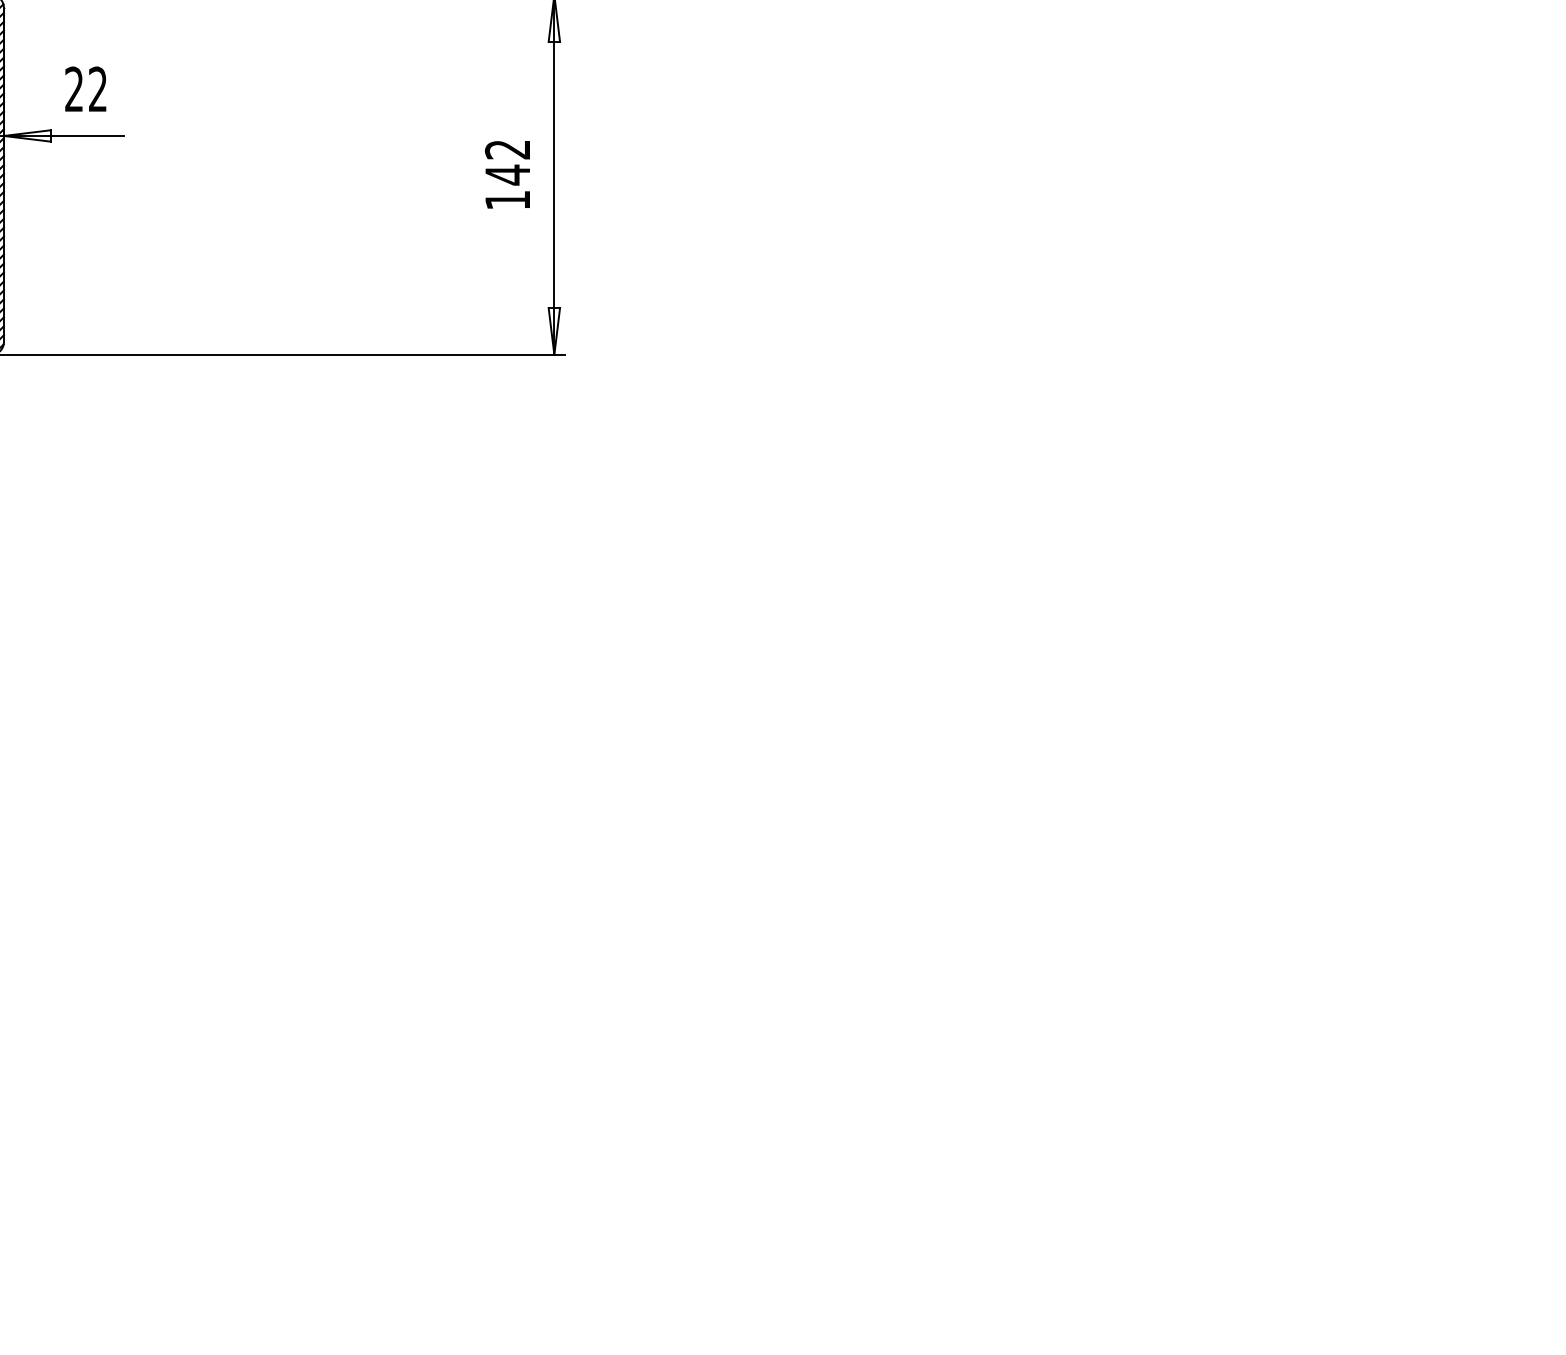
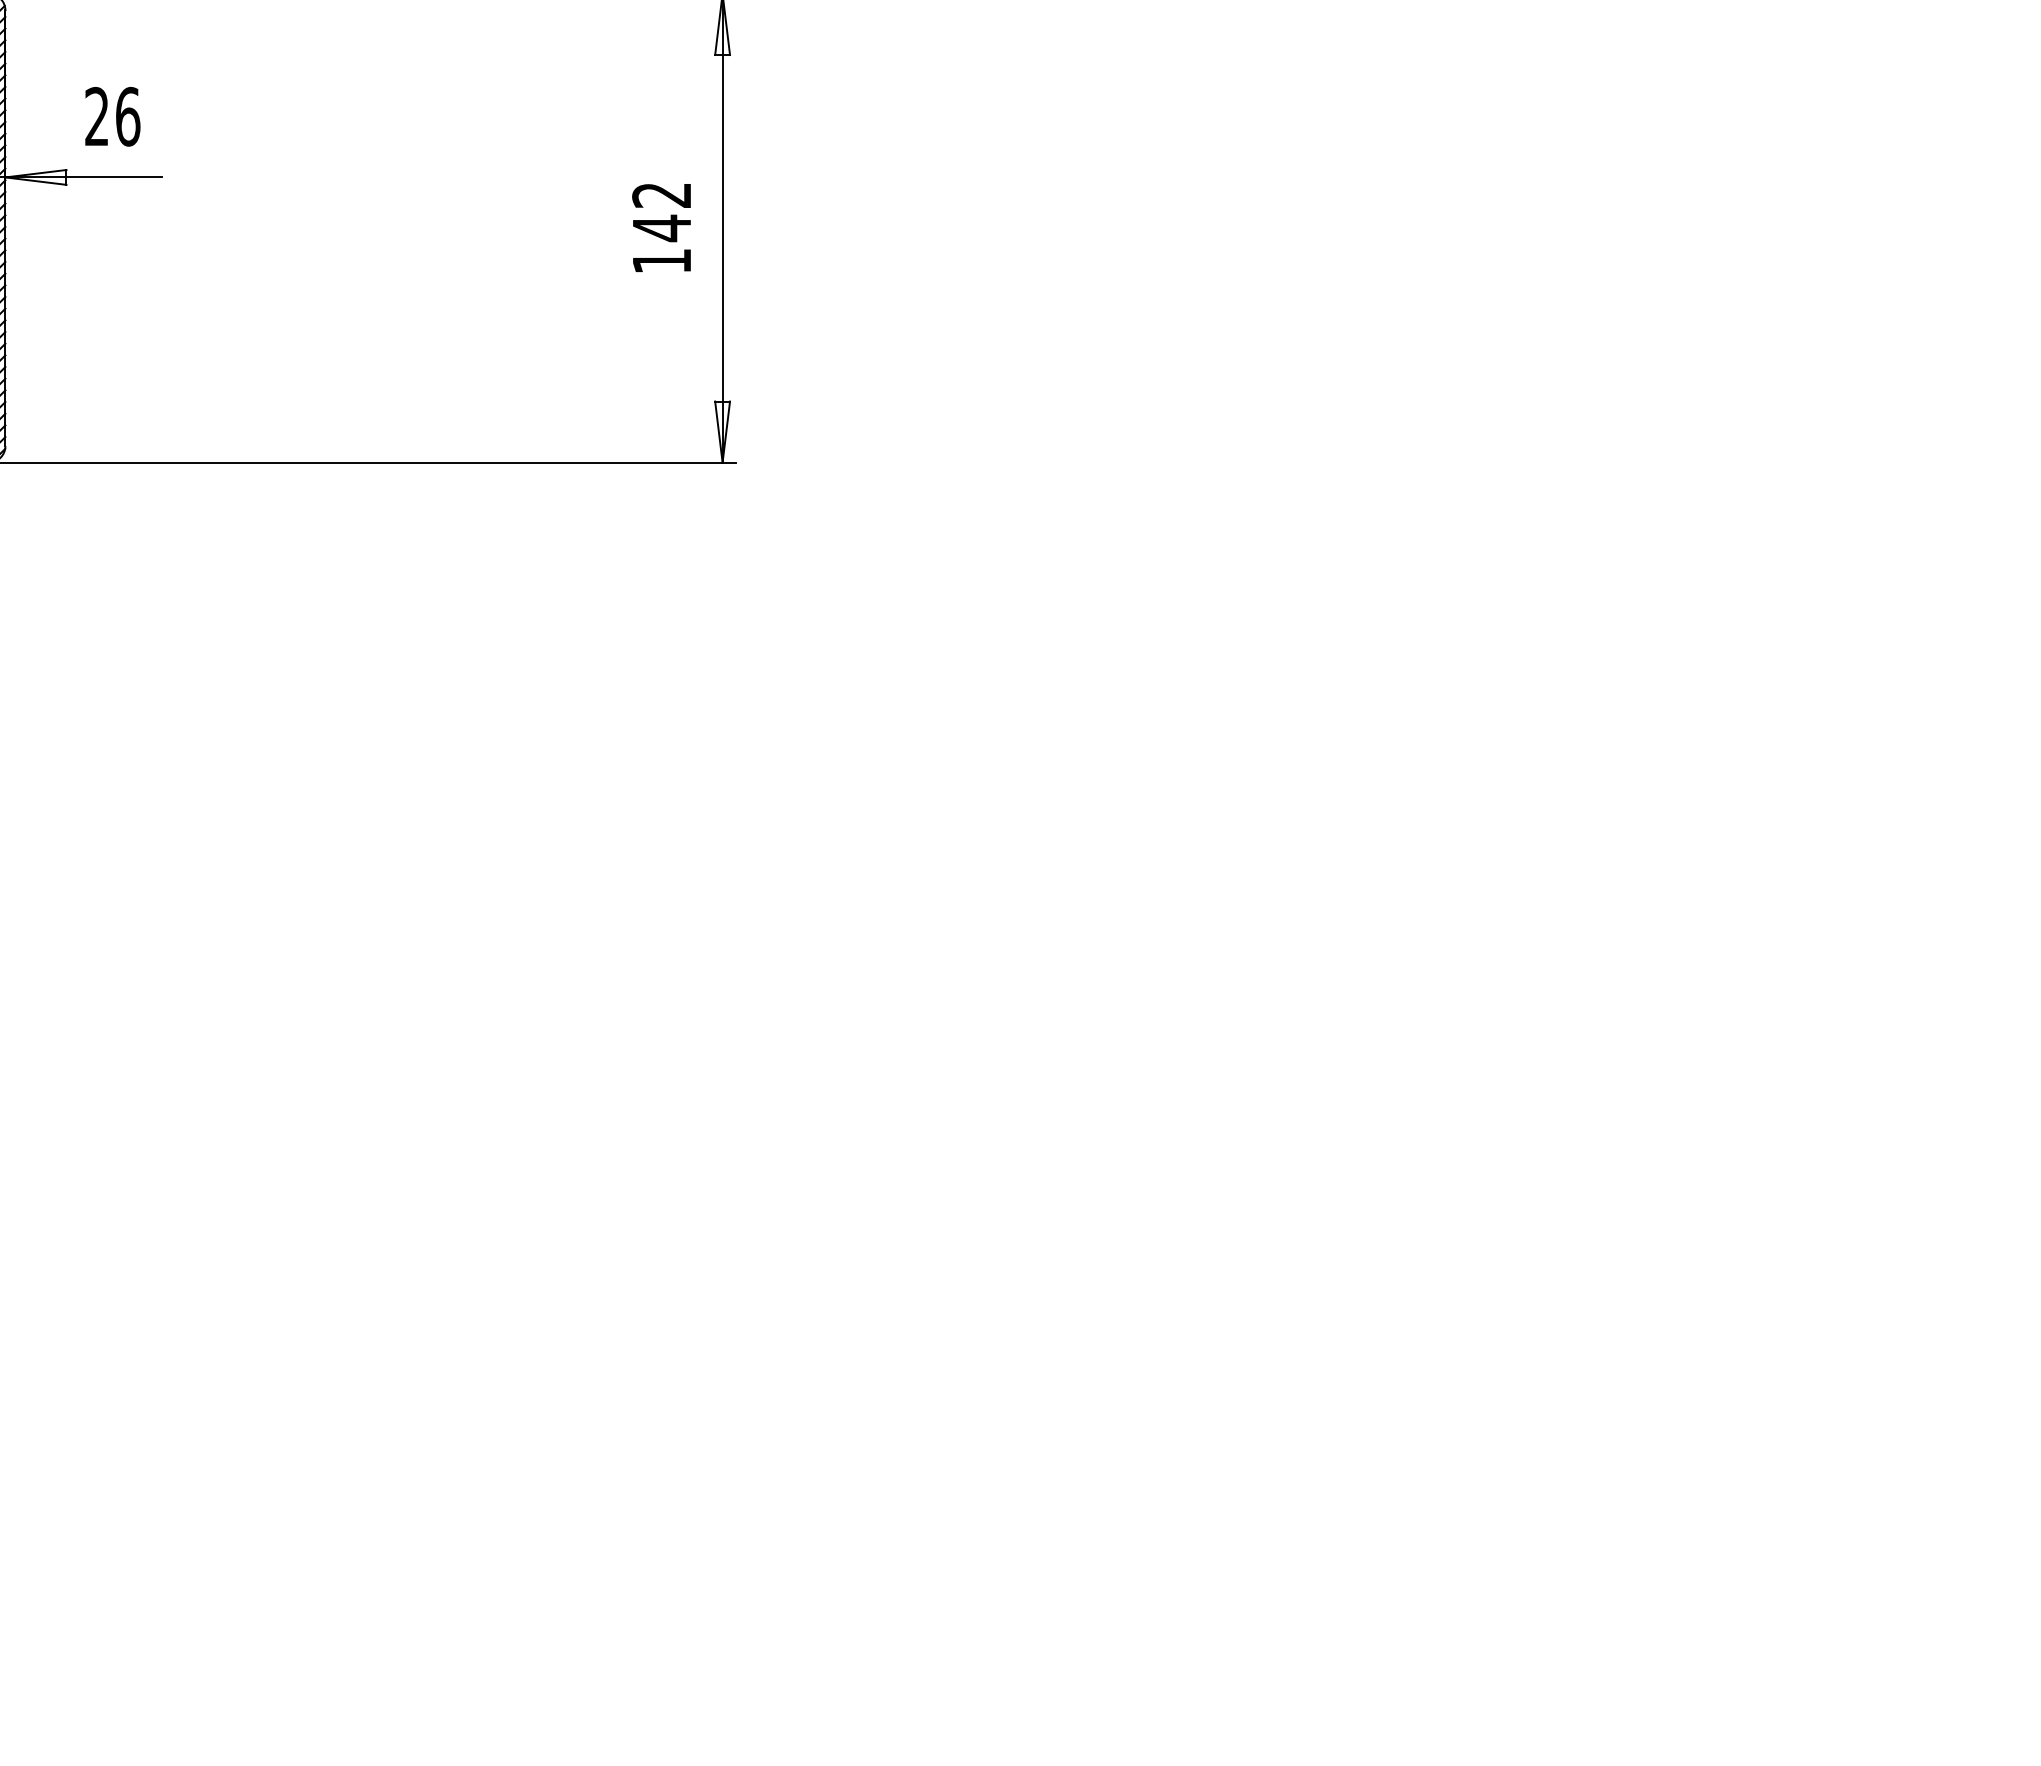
text: (98, 89) -> (128, 116), 22 -> 26

